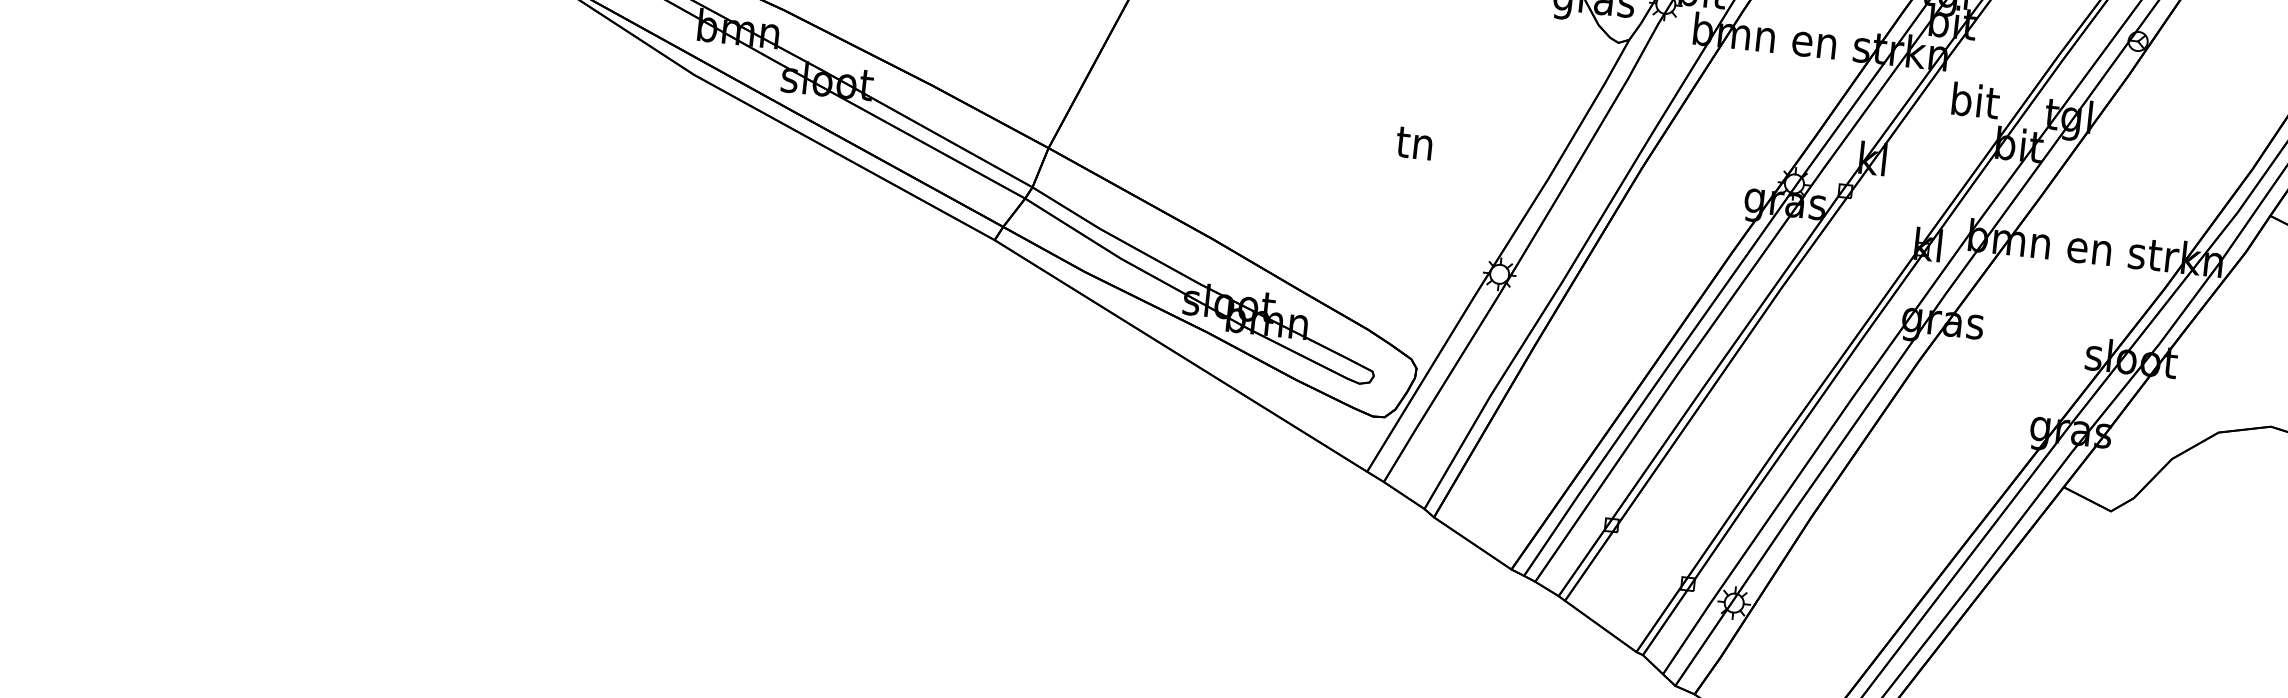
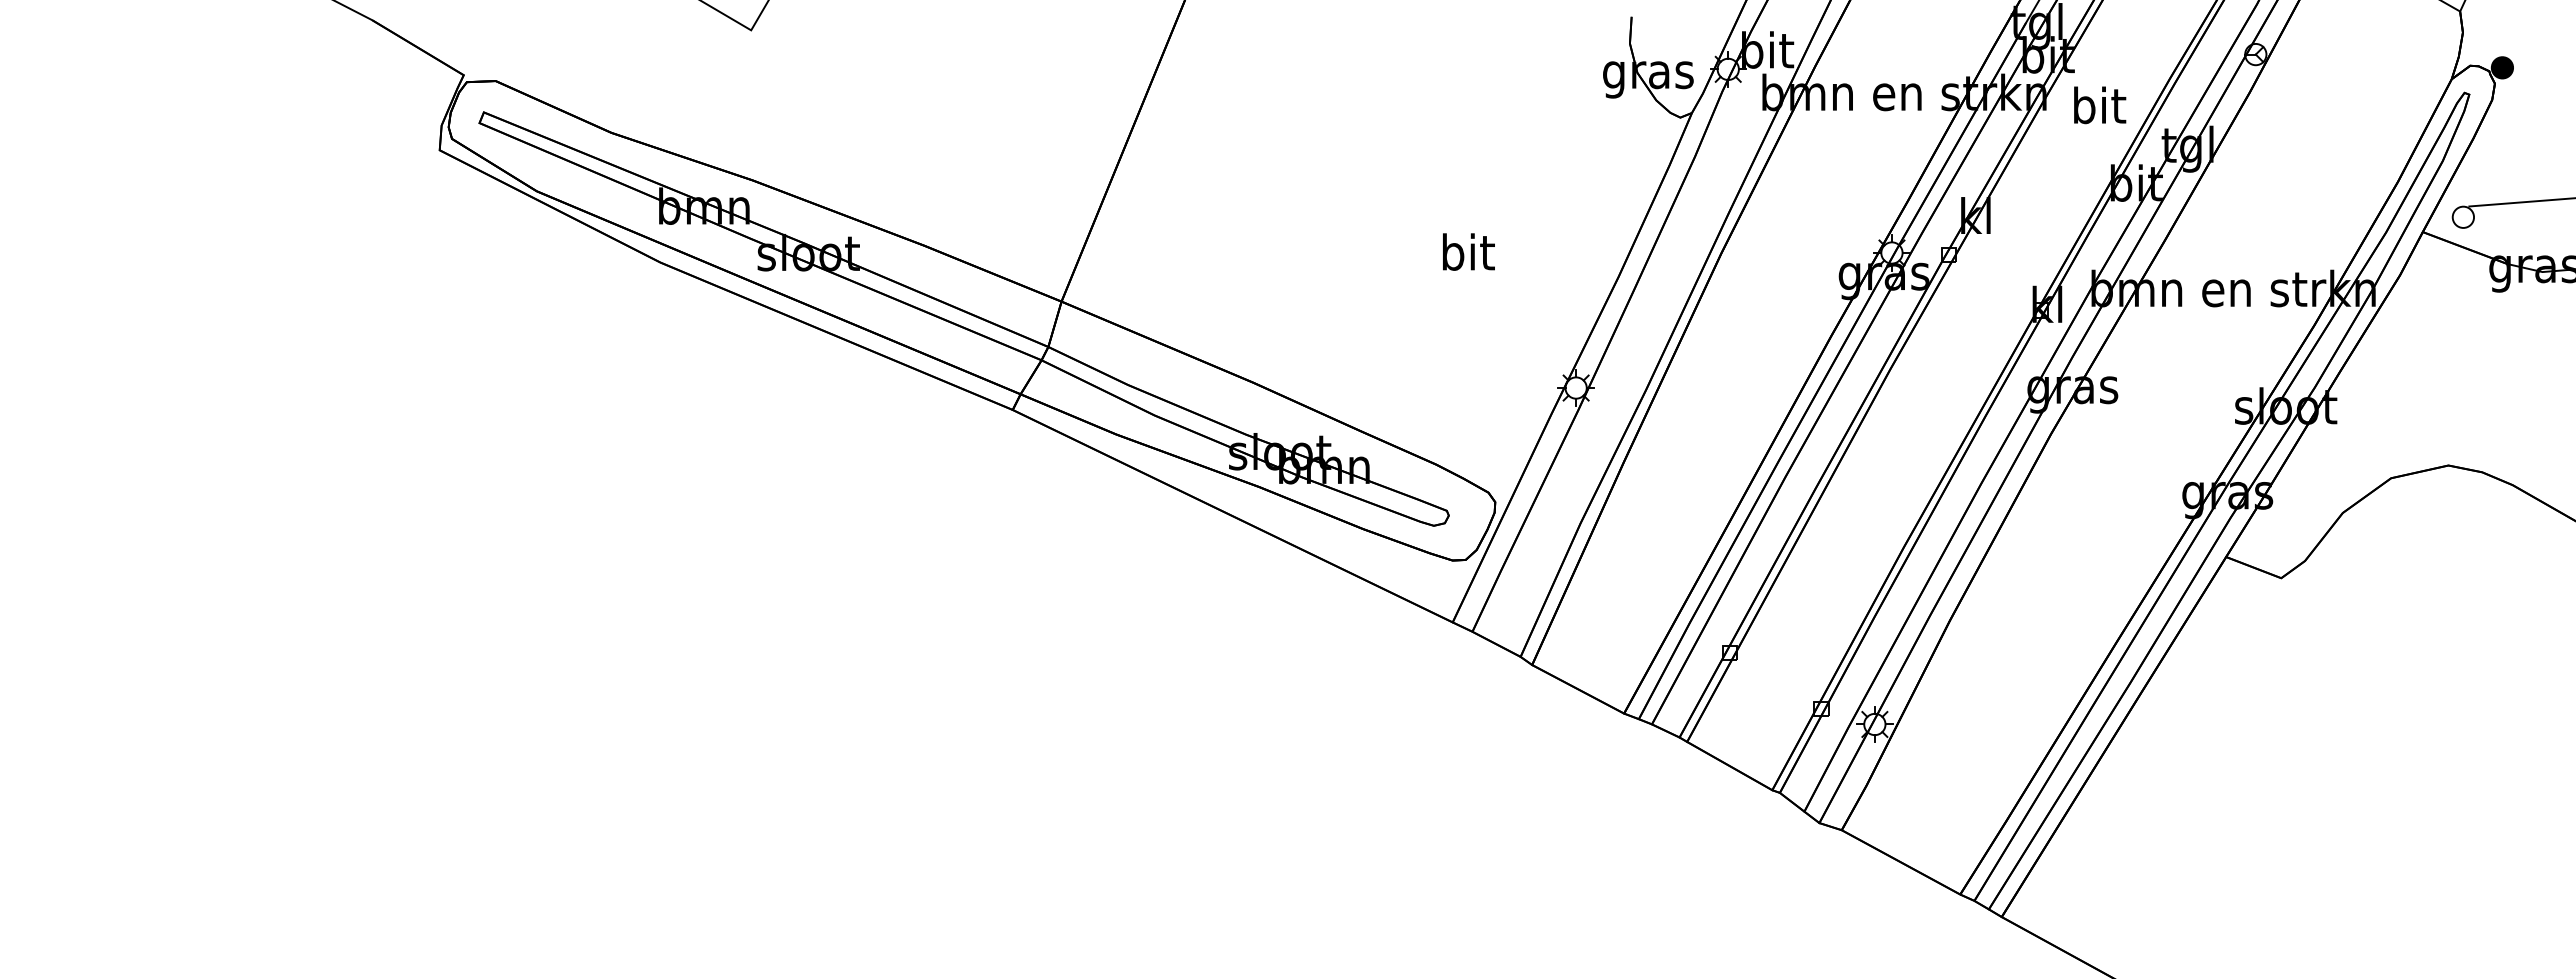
text: (1976, 100) -> (2100, 105), moved
text: (1416, 142) -> (1468, 251), tn -> bit

